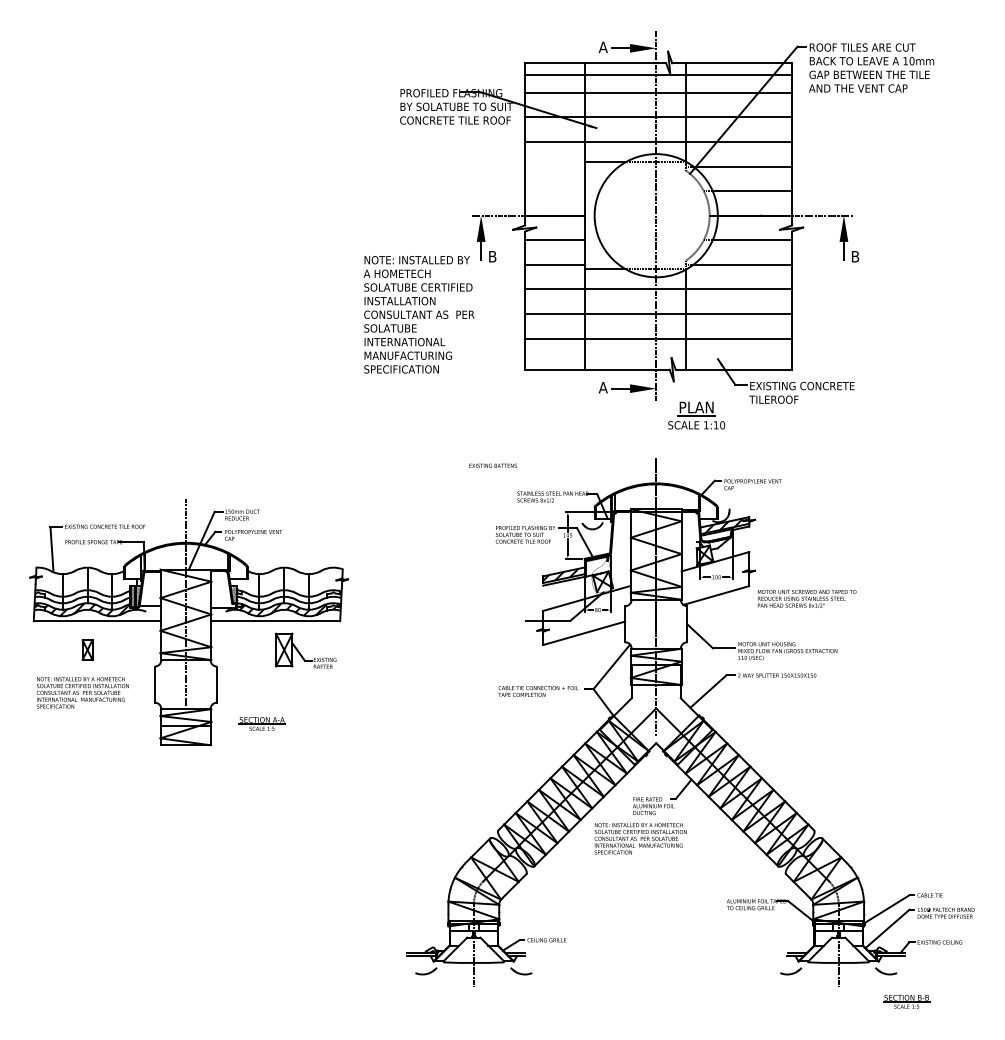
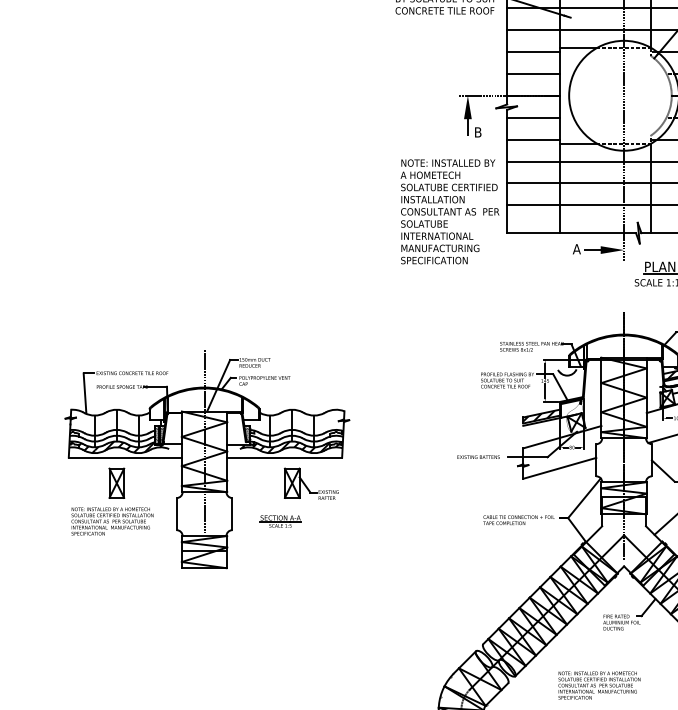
line: (554, 166) -> (533, 51), added
line: (554, 191) -> (533, 74), added
text: (418, 314) -> (449, 211), moved
text: (492, 465) -> (478, 456), moved
part: (87, 649) -> (116, 482), size x1.67
part: (261, 723) -> (279, 521), moved
text: (640, 838) -> (599, 685), moved

